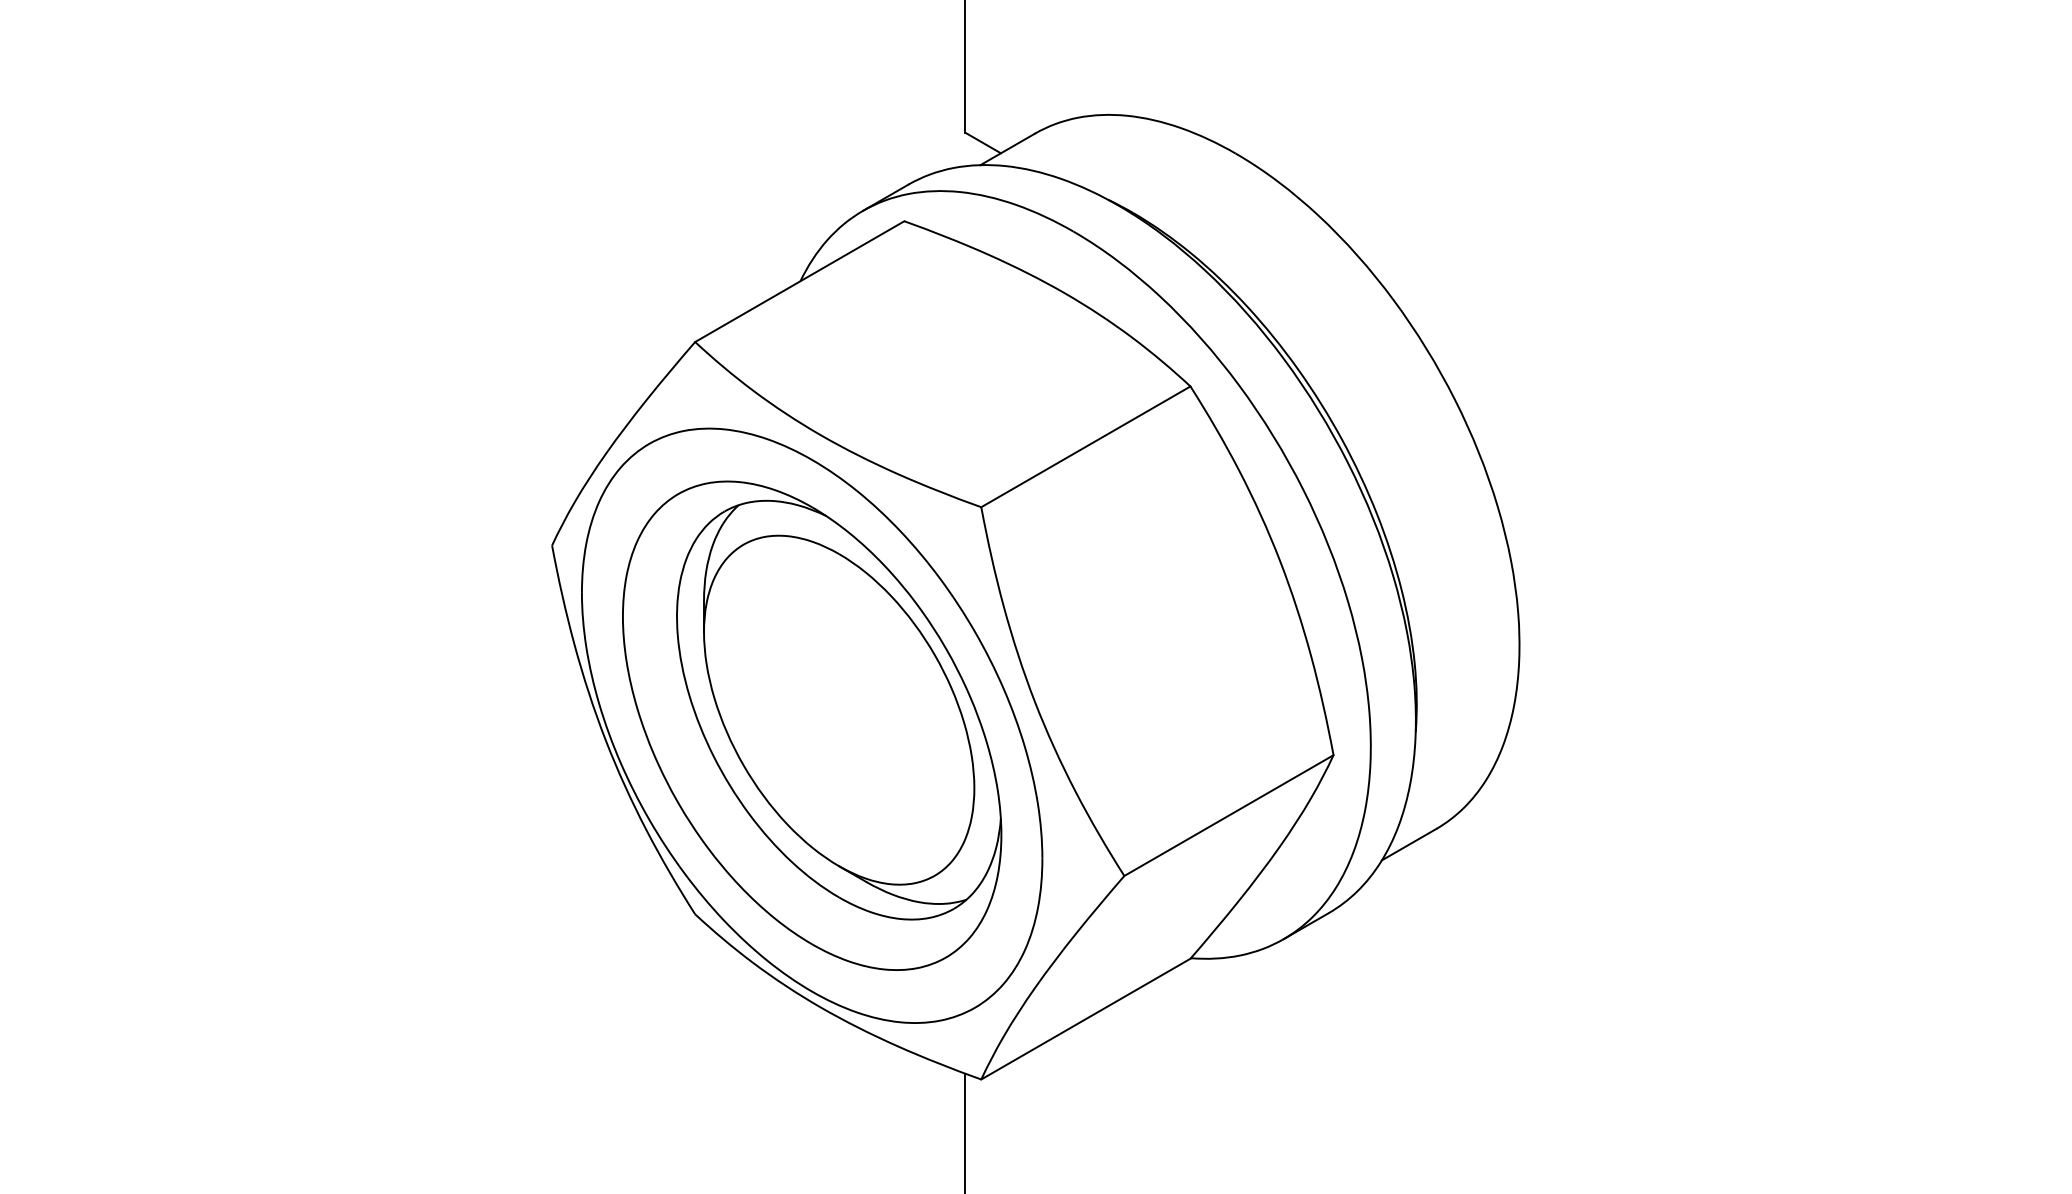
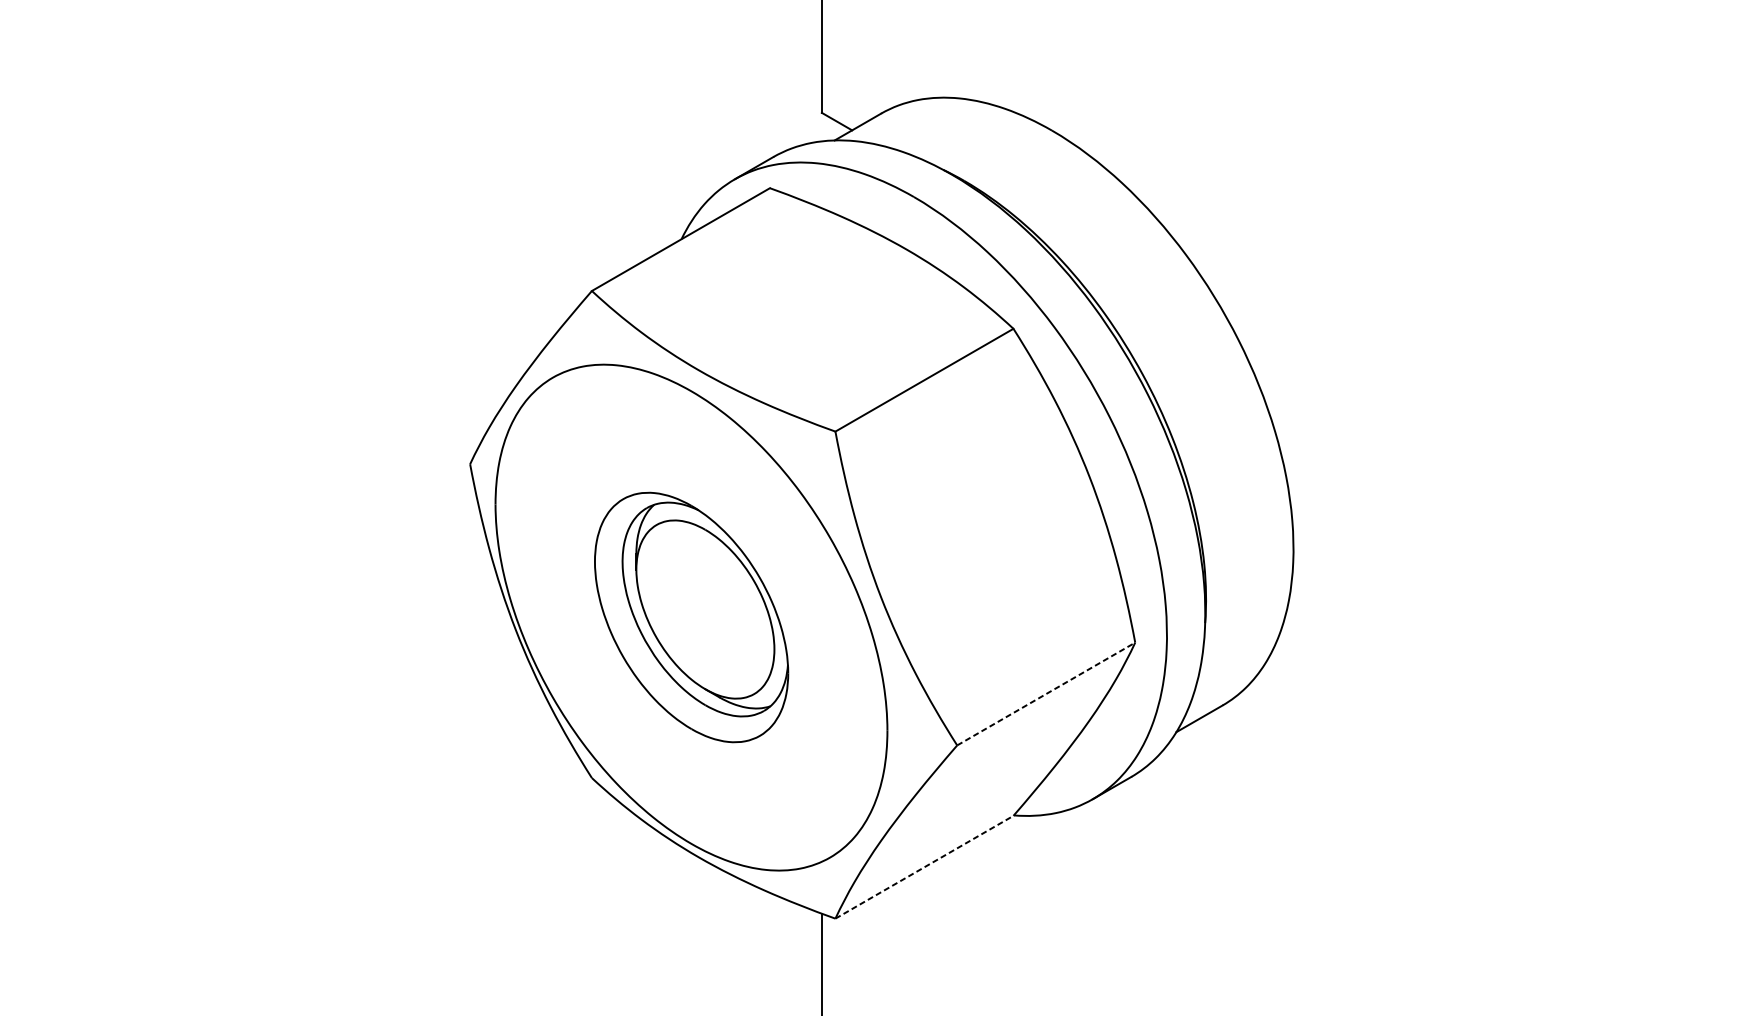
part: (812, 725) -> (691, 617), size x0.6
line: (1228, 815) -> (1045, 693), solid -> dashed
line: (1085, 1019) -> (924, 867), solid -> dashed

